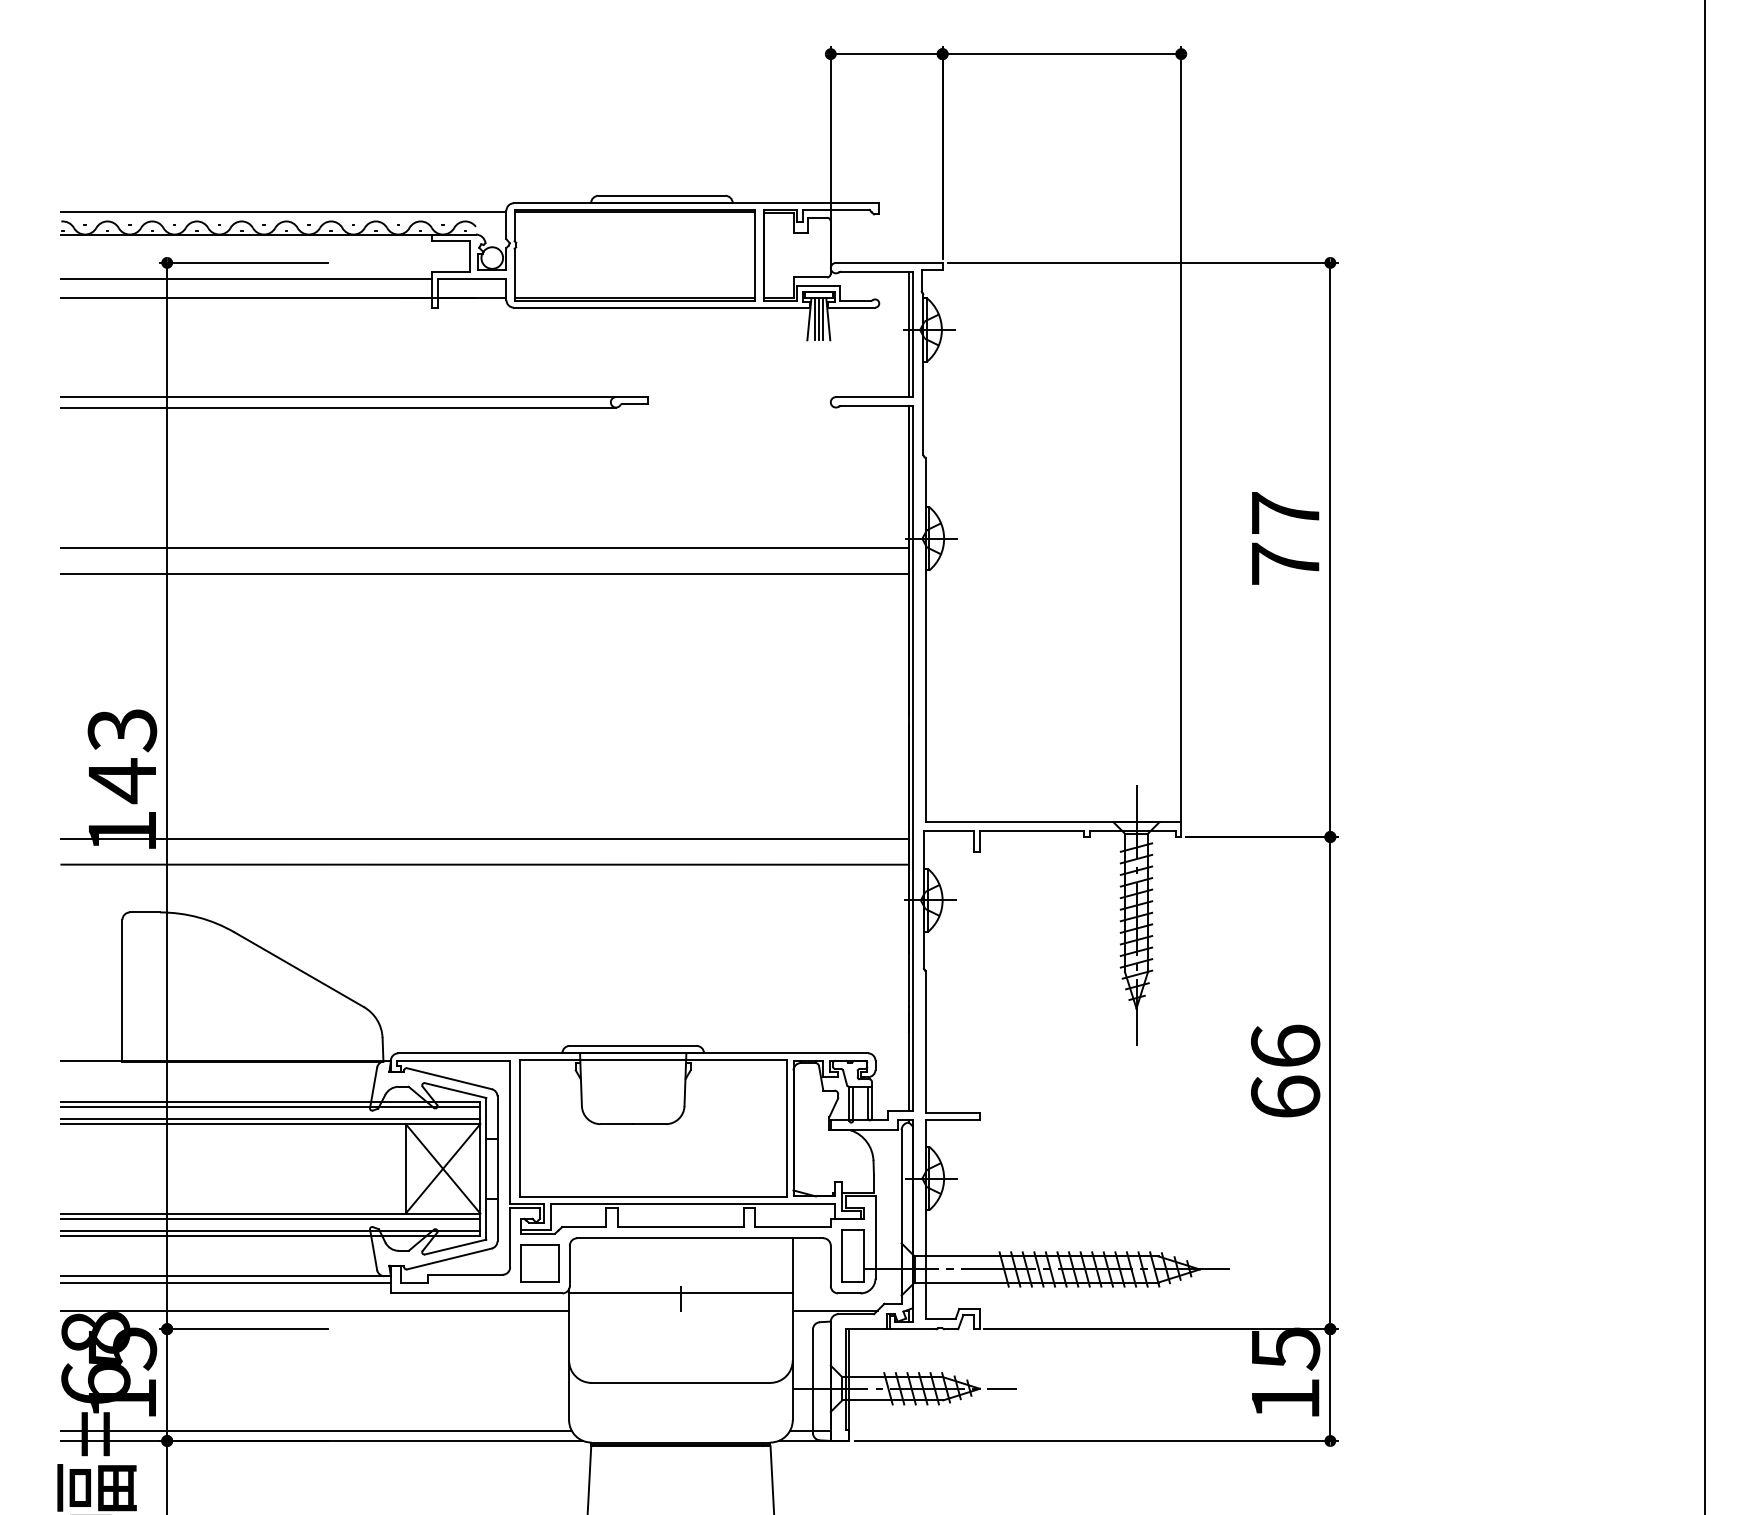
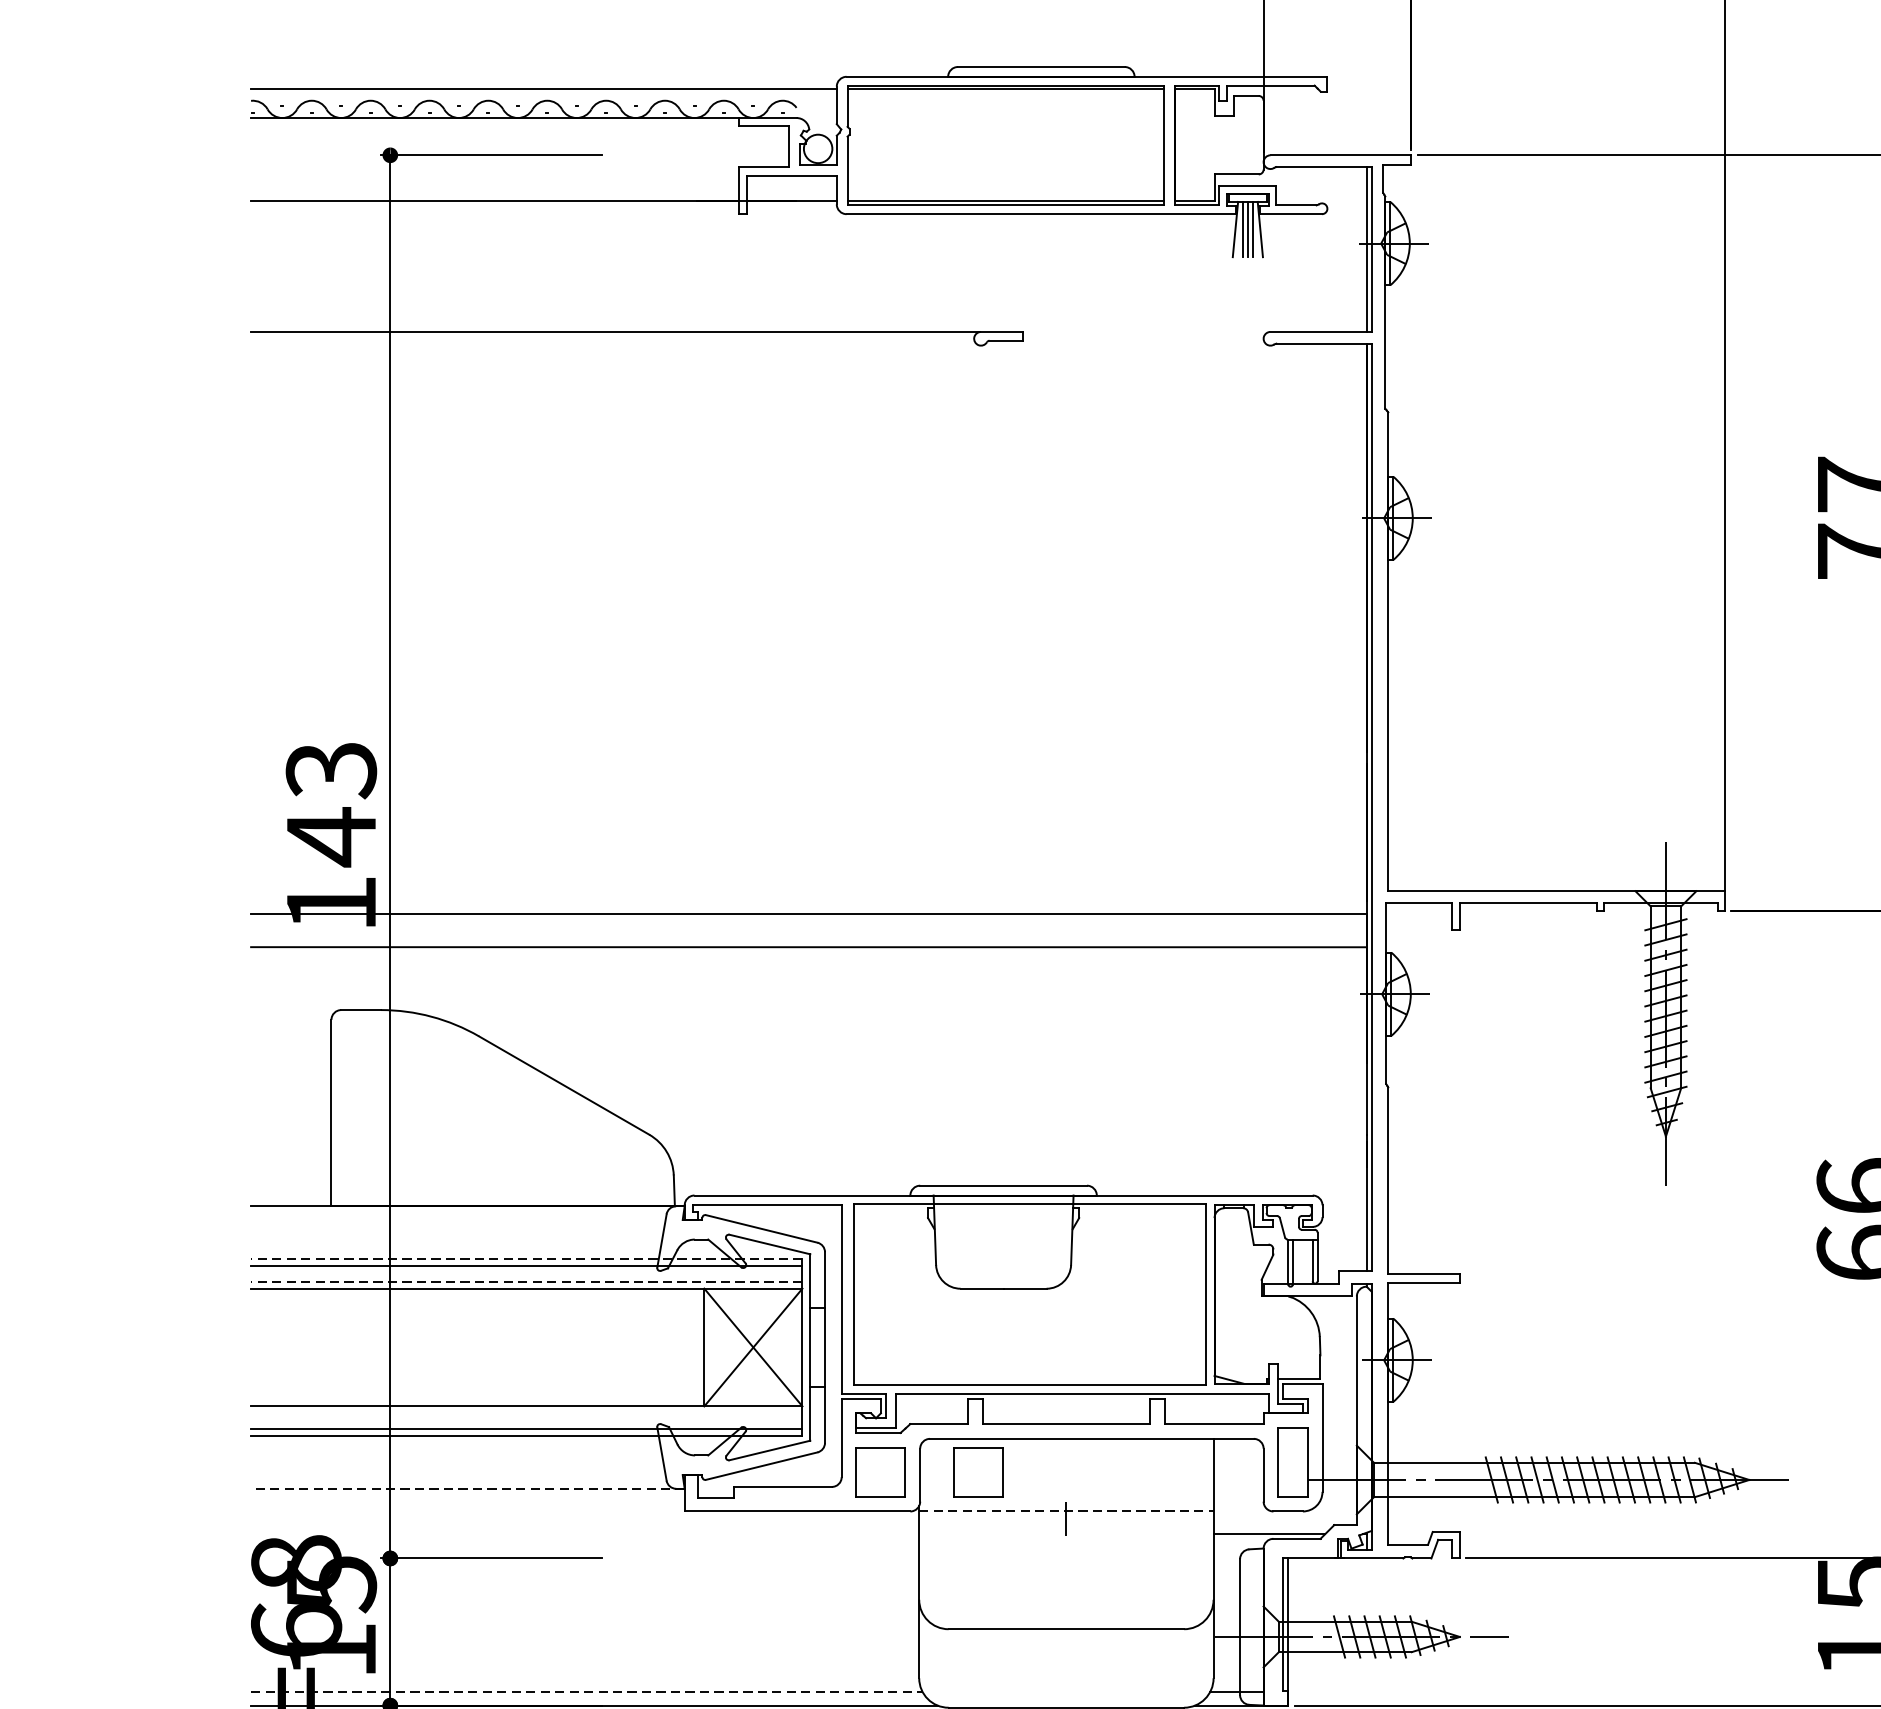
line: (246, 278) -> (494, 175), removed
line: (338, 407) -> (615, 345), removed
line: (485, 548) -> (809, 531), removed
line: (485, 573) -> (809, 564), removed
line: (270, 1101) -> (526, 1258), solid -> dashed
line: (270, 1118) -> (526, 1281), solid -> dashed
line: (270, 1218) -> (526, 1412), removed
part: (613, 1263) -> (977, 1472), added
line: (226, 1276) -> (468, 1489), solid -> dashed
line: (225, 1282) -> (467, 1497), removed
line: (680, 1293) -> (1065, 1511), solid -> dashed
line: (315, 1310) -> (585, 1533), removed
line: (317, 1430) -> (588, 1691), solid -> dashed

